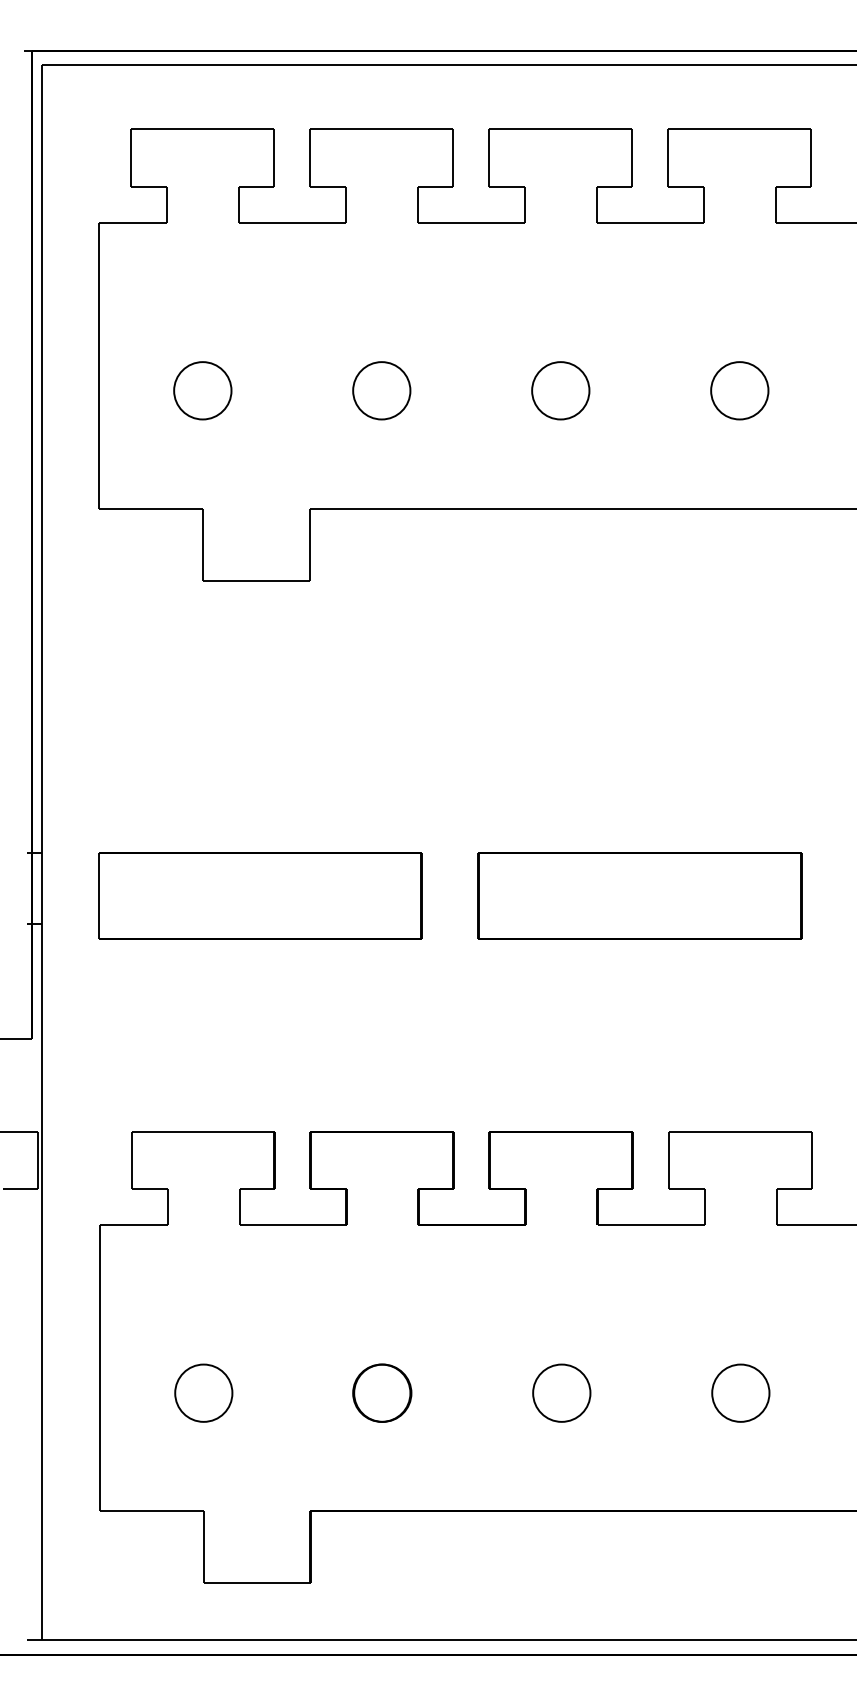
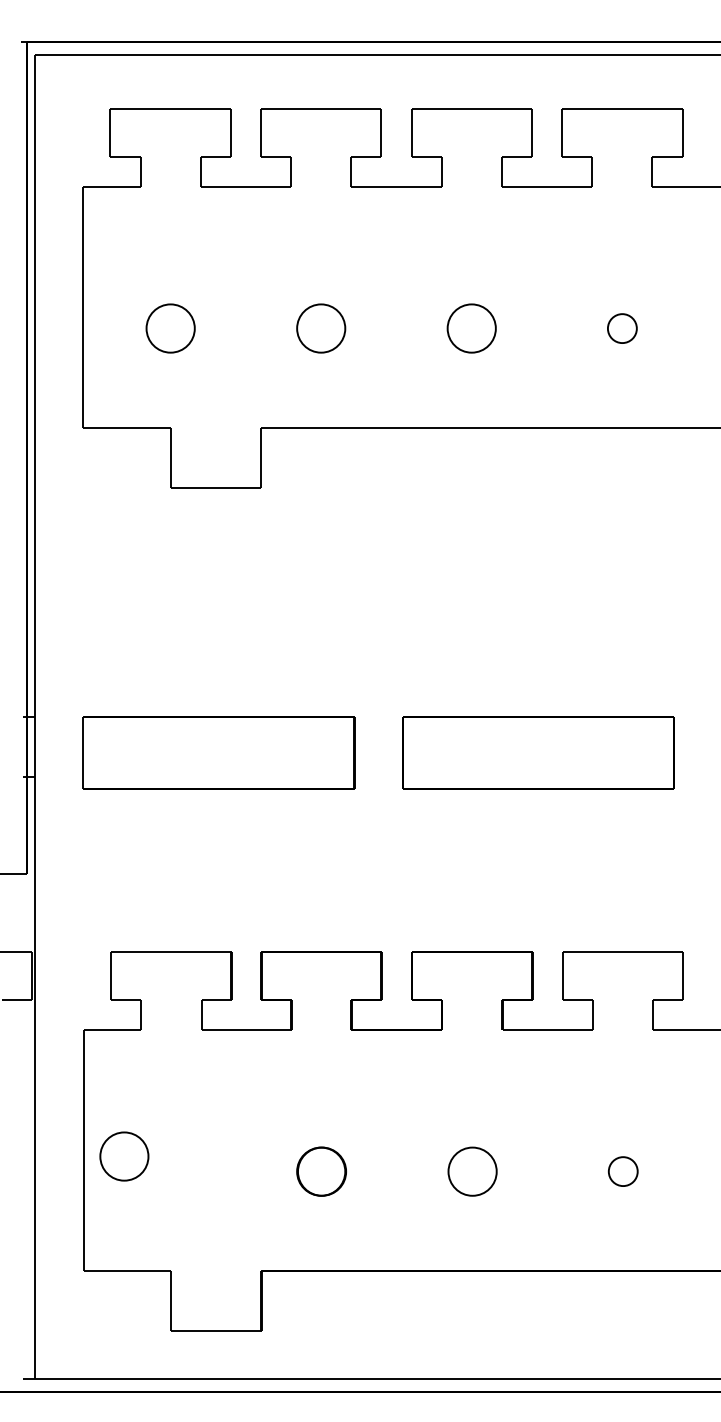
part: (739, 390) -> (622, 328), size x0.6
part: (203, 1392) -> (124, 1155), moved
part: (740, 1392) -> (622, 1171), size x0.6

